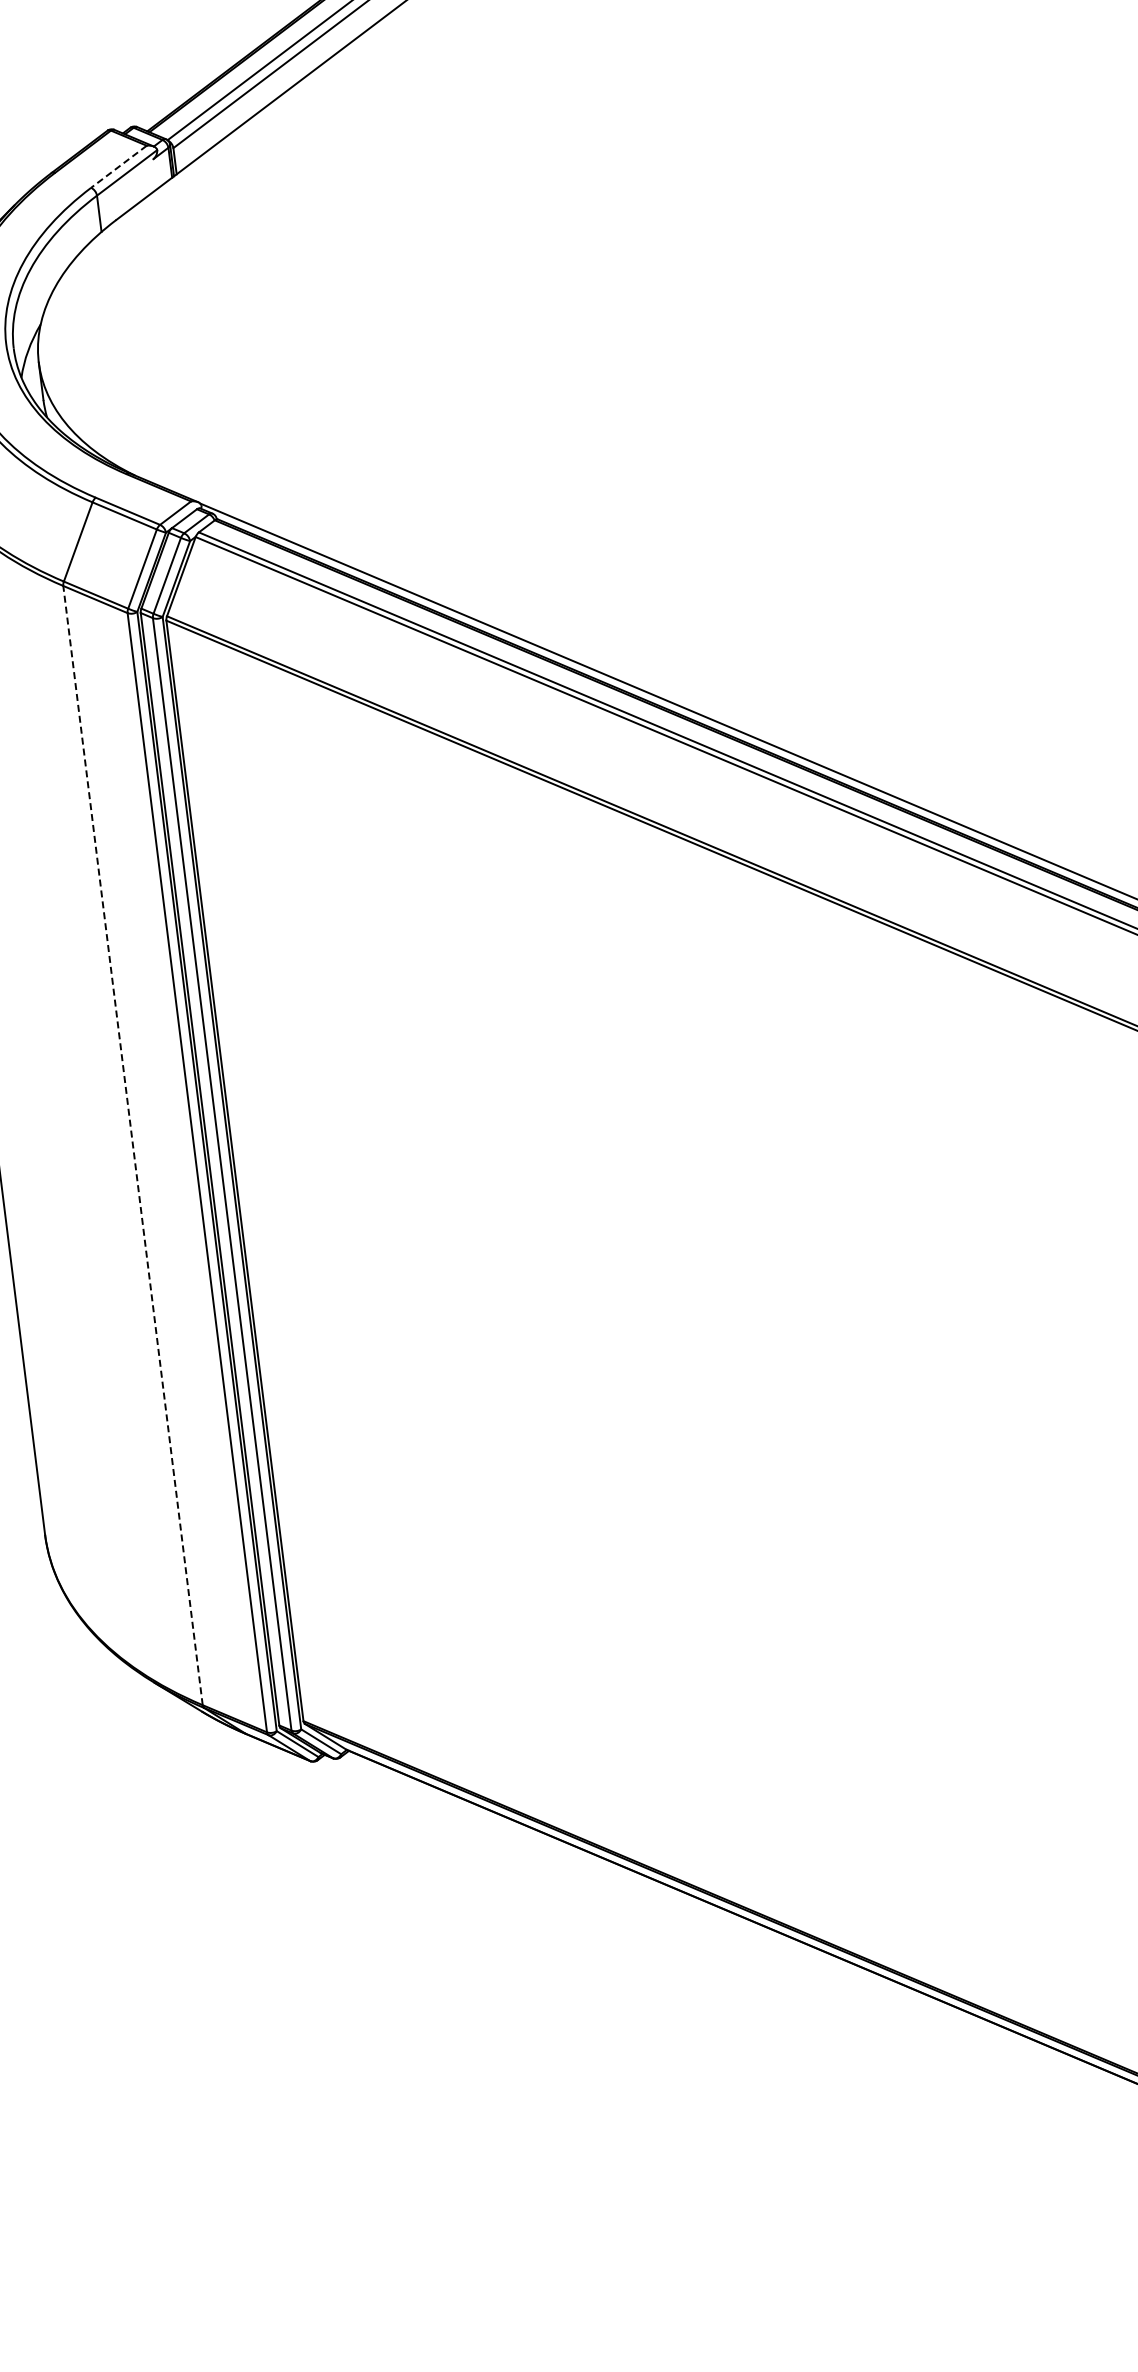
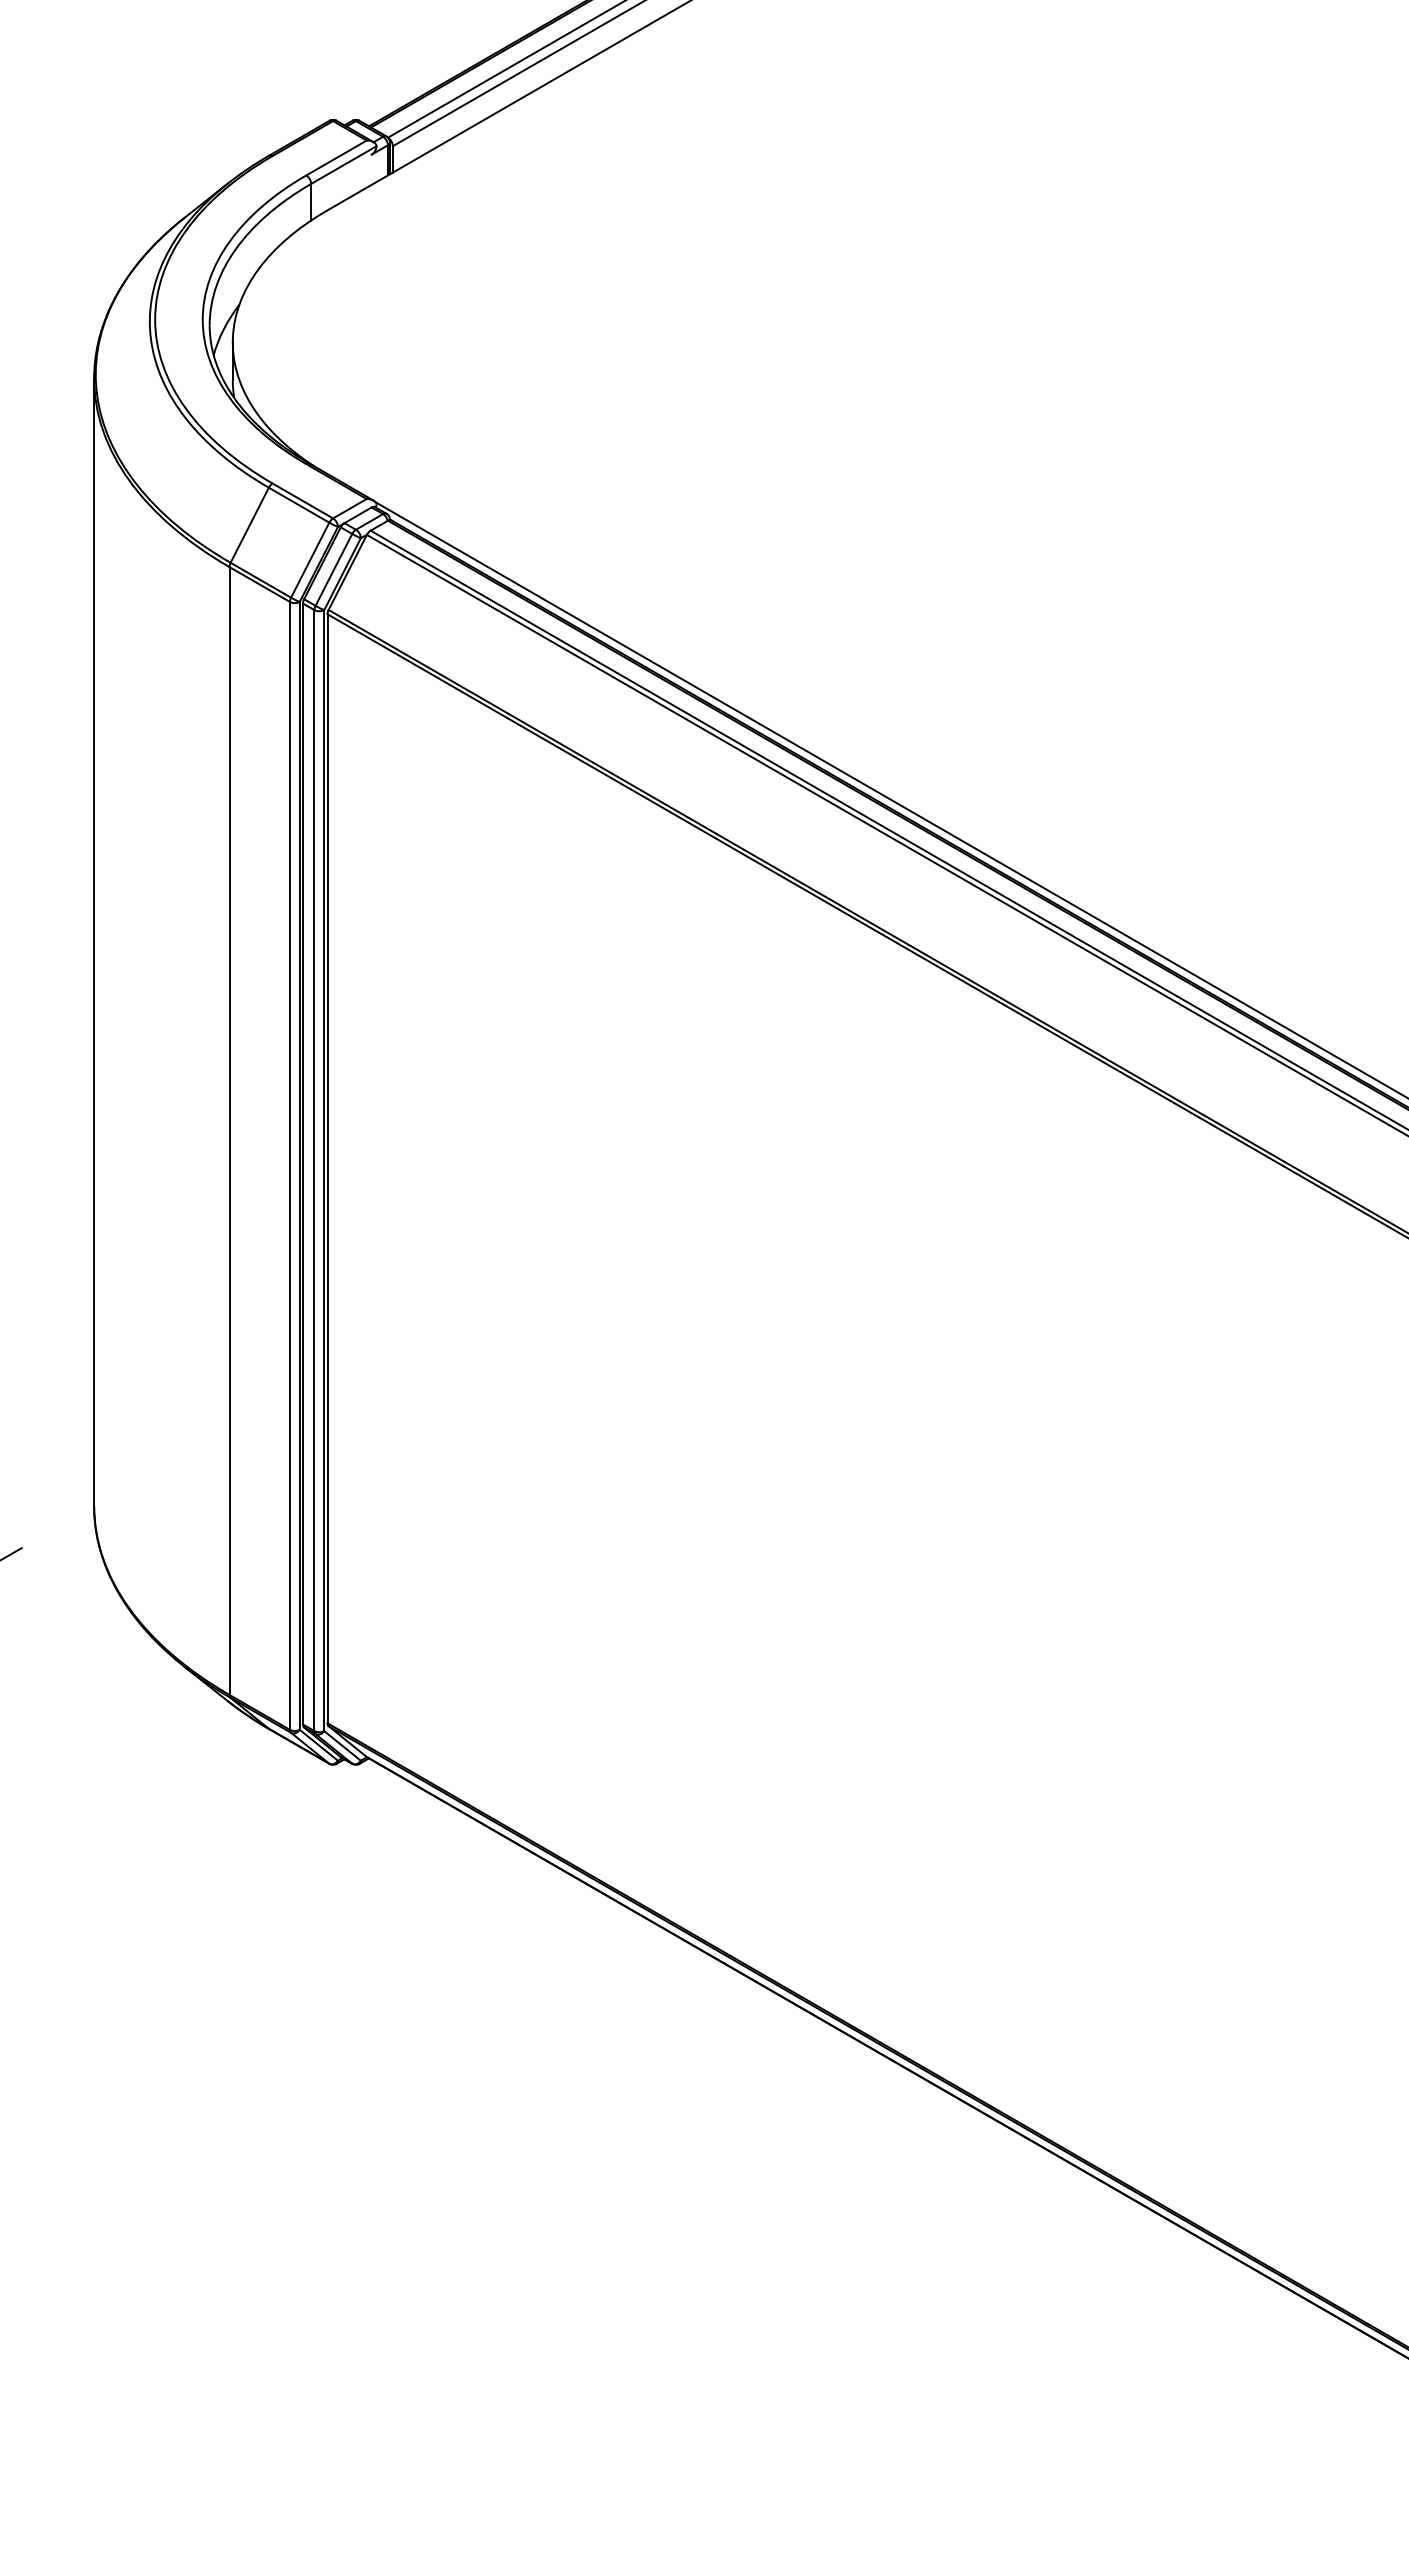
line: (118, 167) -> (336, 158), dashed -> solid
line: (133, 1146) -> (229, 1131), dashed -> solid

